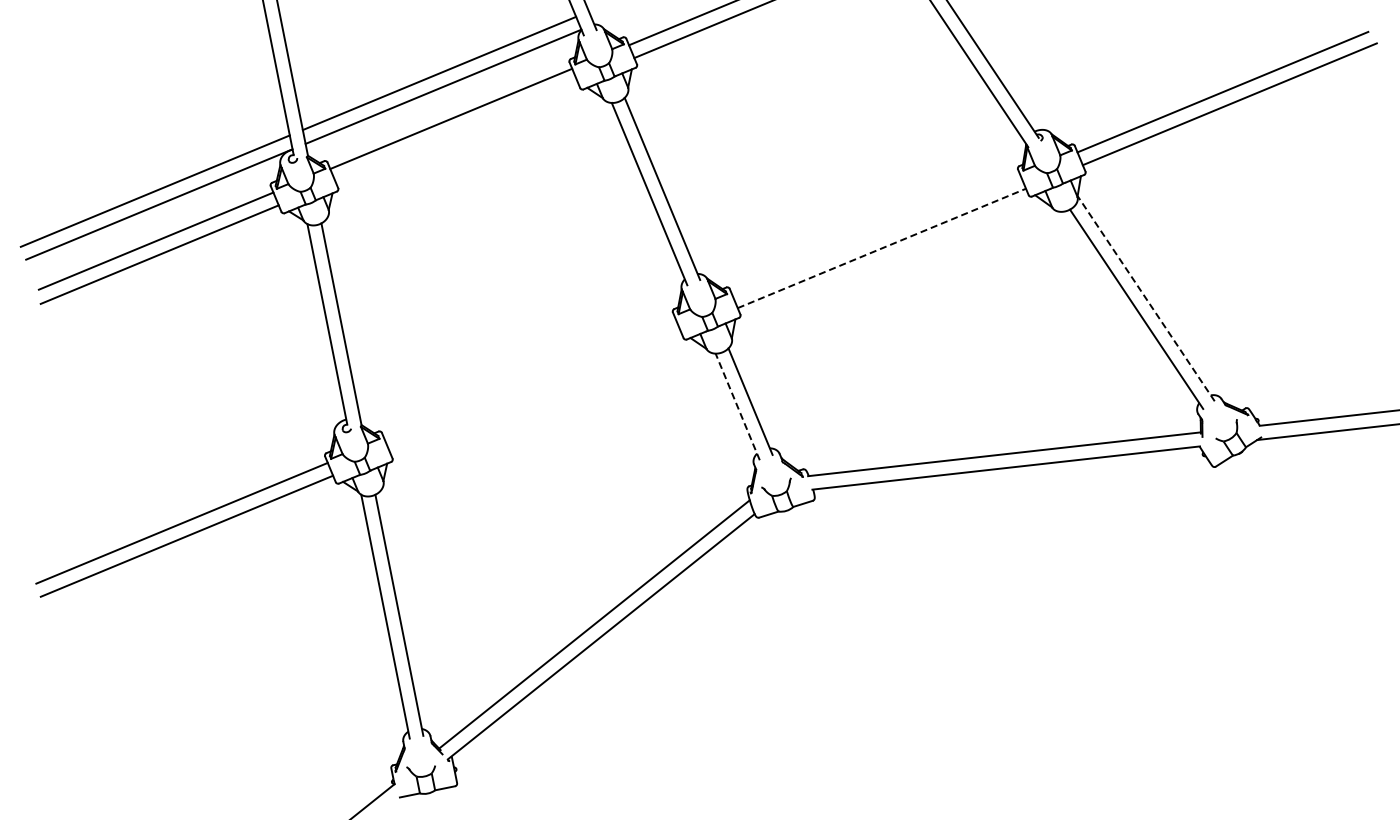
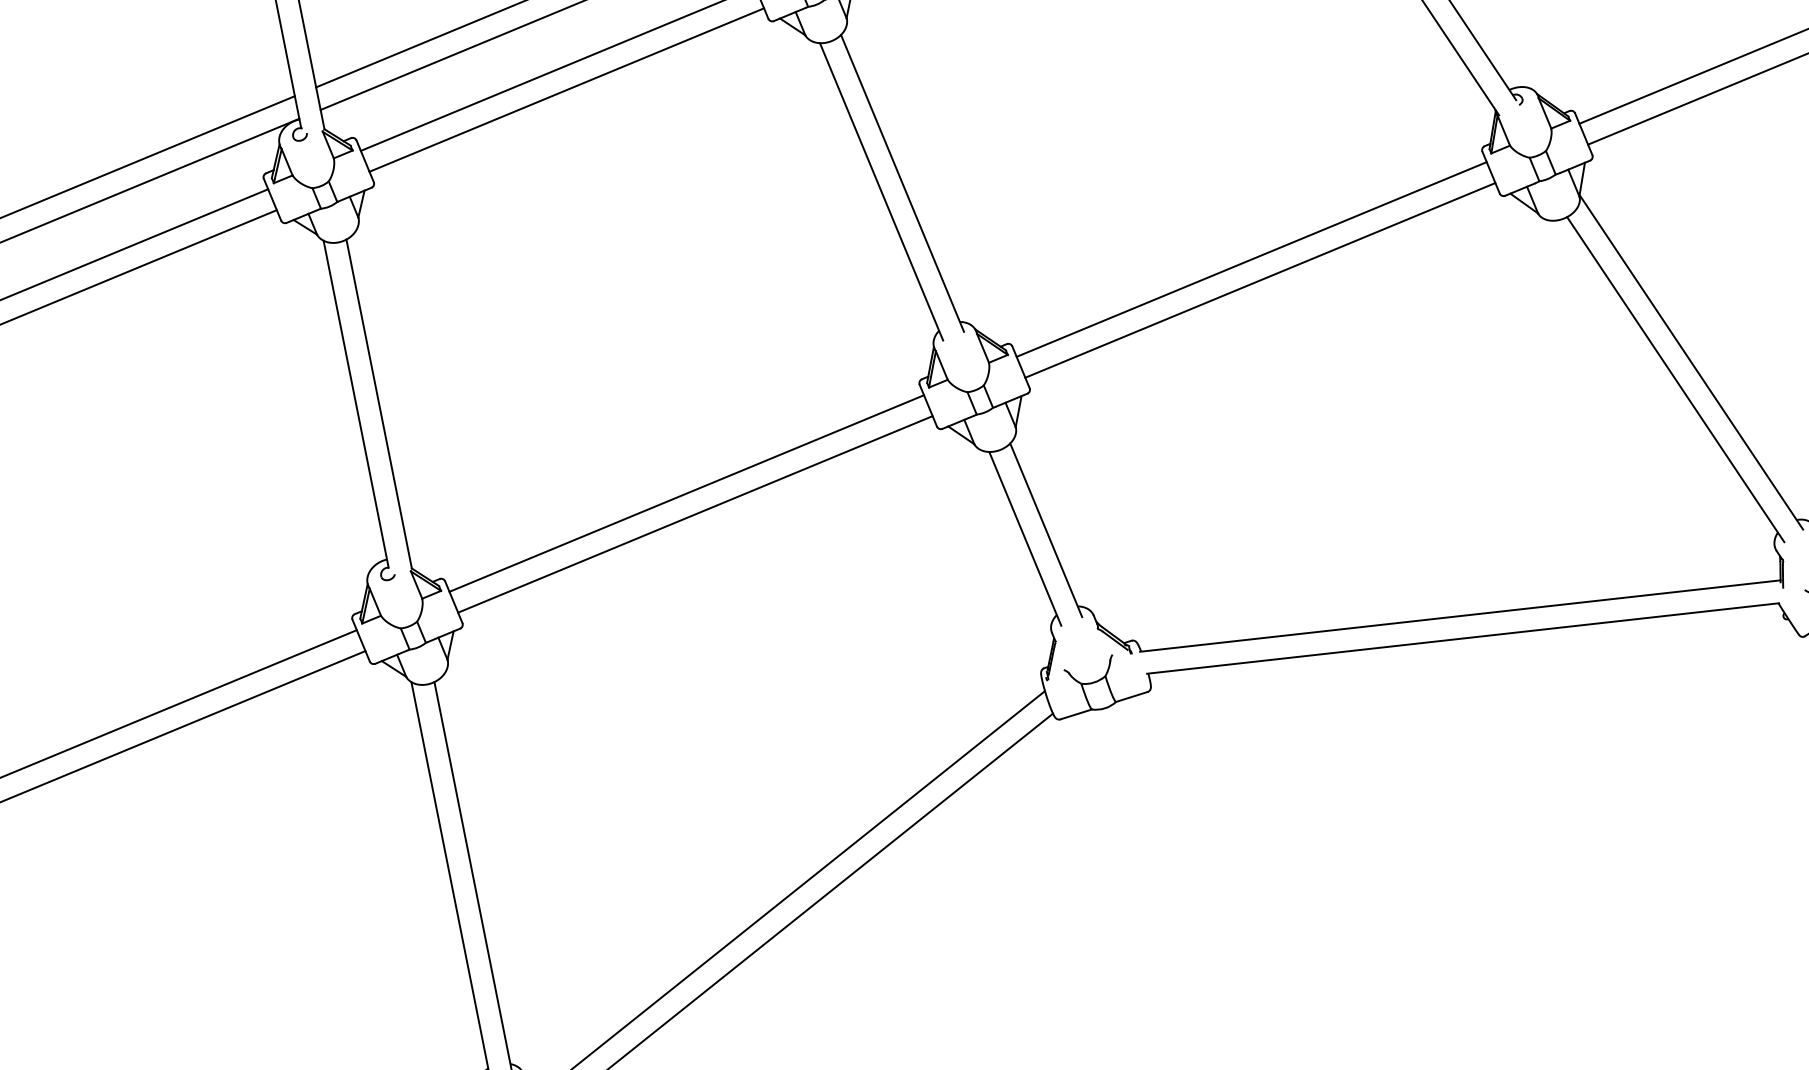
line: (456, 131) -> (566, 89), added
line: (876, 235) -> (1251, 259), added
line: (882, 248) -> (1261, 280), dashed -> solid
line: (1145, 298) -> (1690, 362), dashed -> solid
line: (529, 378) -> (685, 492), added
line: (534, 391) -> (693, 513), added
line: (737, 406) -> (1024, 538), dashed -> solid

